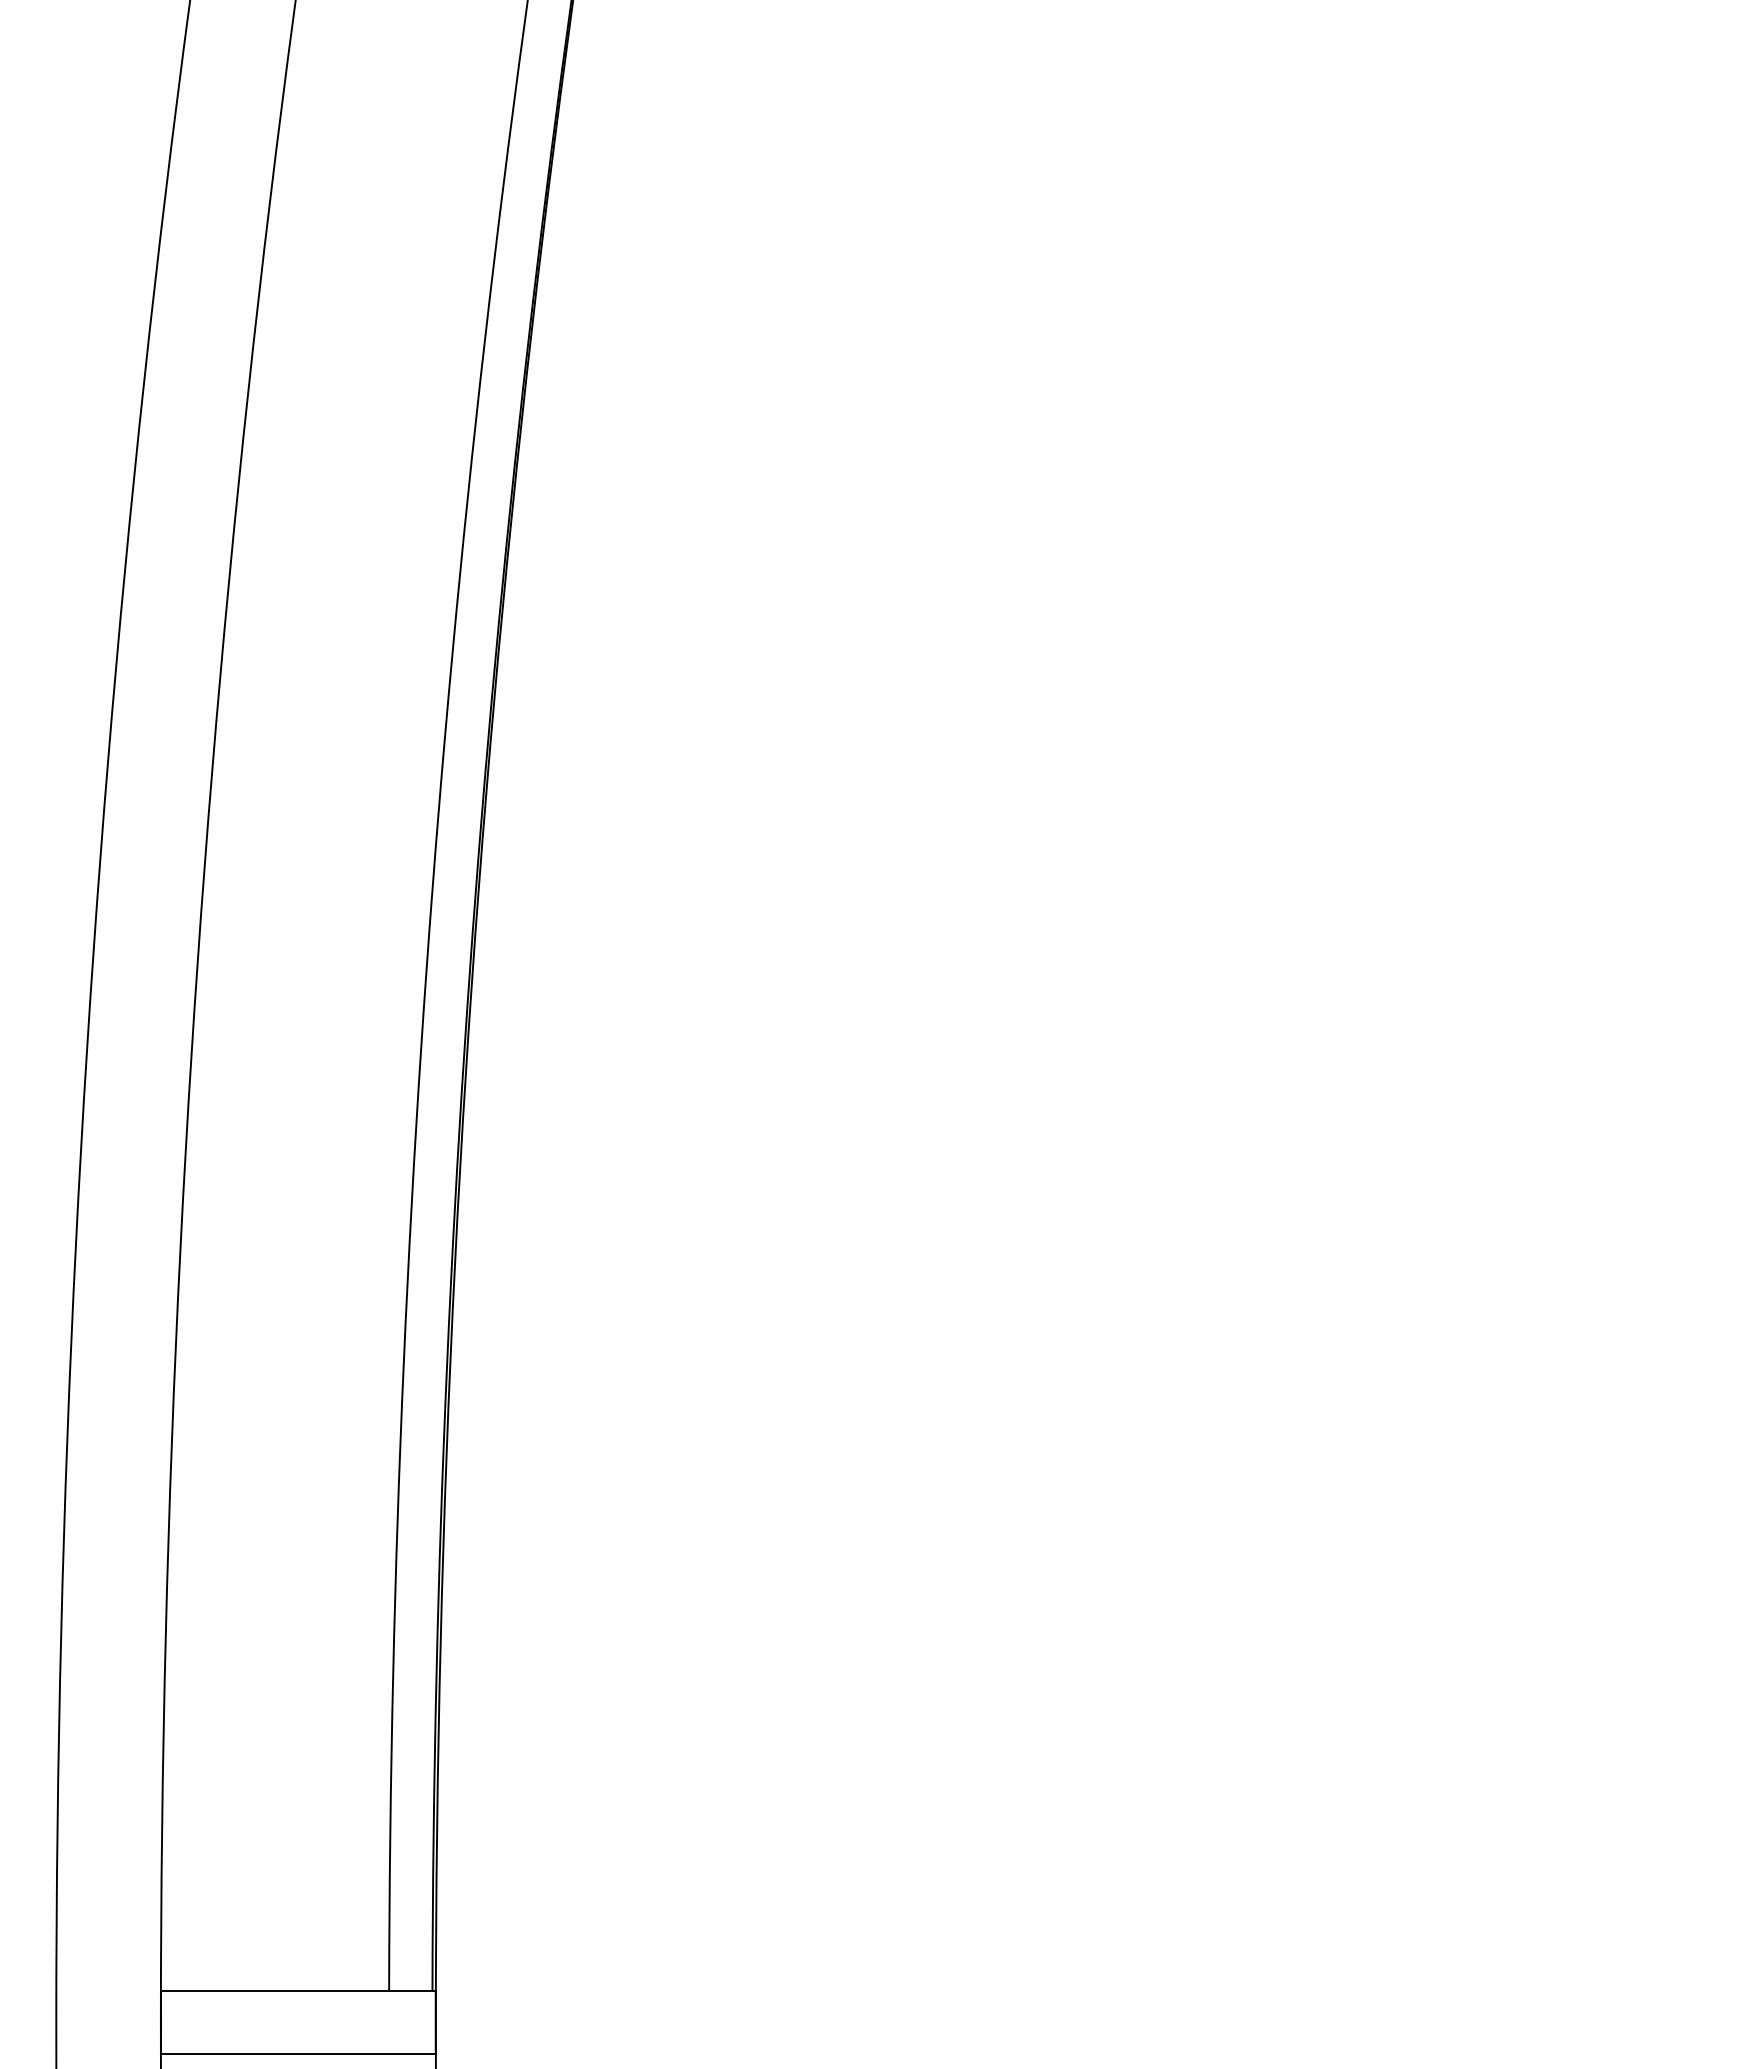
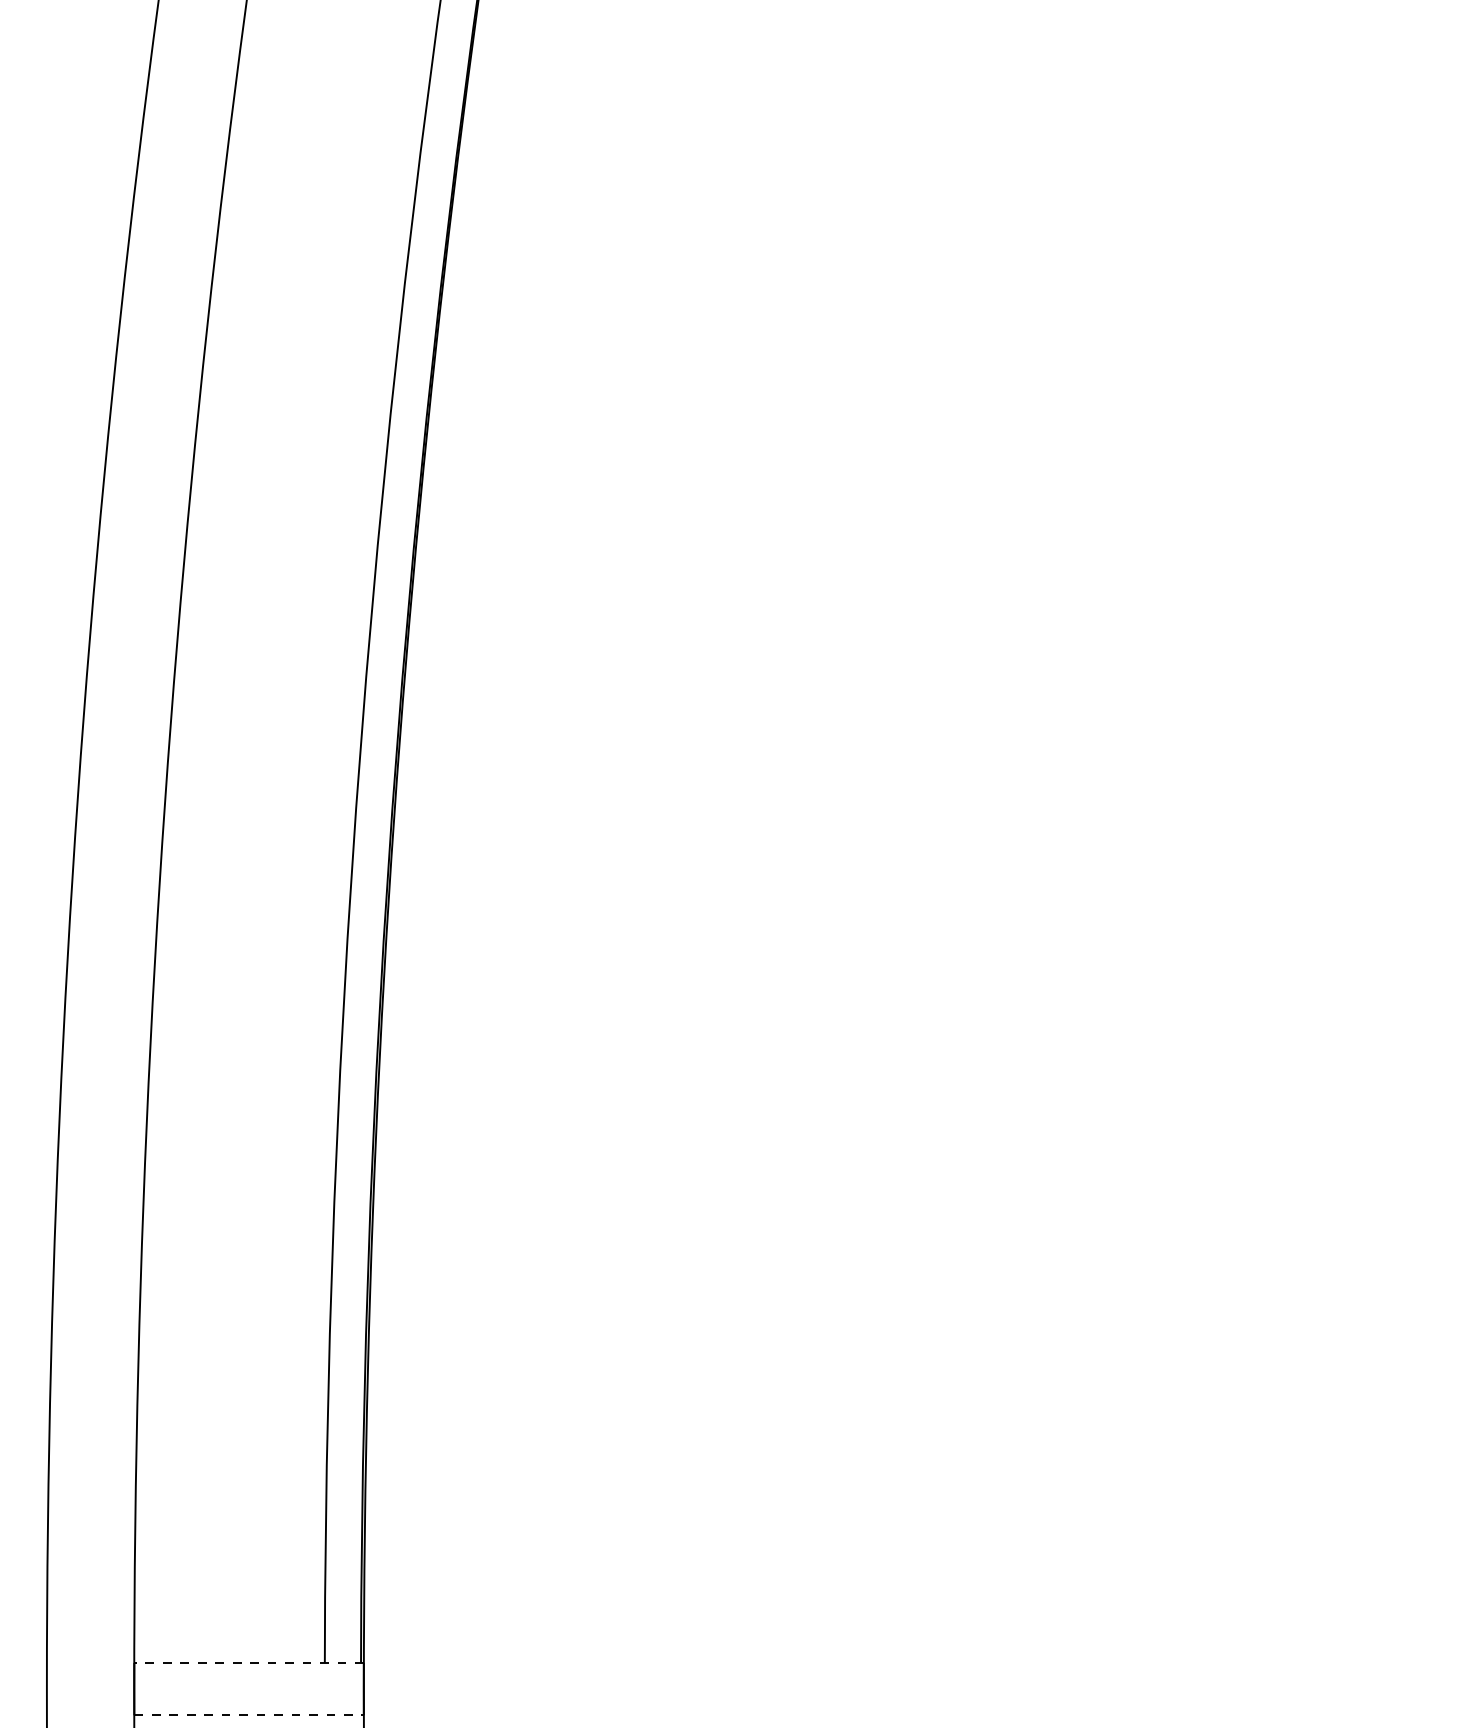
line: (297, 1991) -> (248, 1663), solid -> dashed
line: (298, 2053) -> (249, 1714), solid -> dashed

